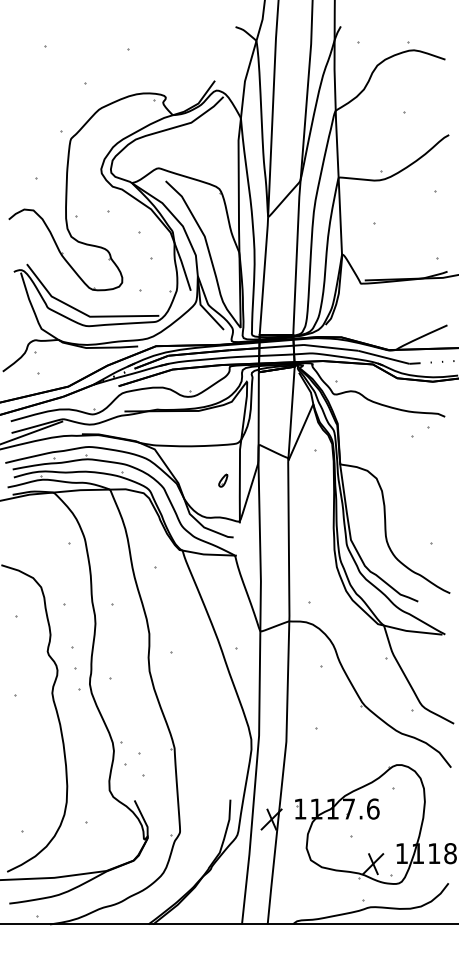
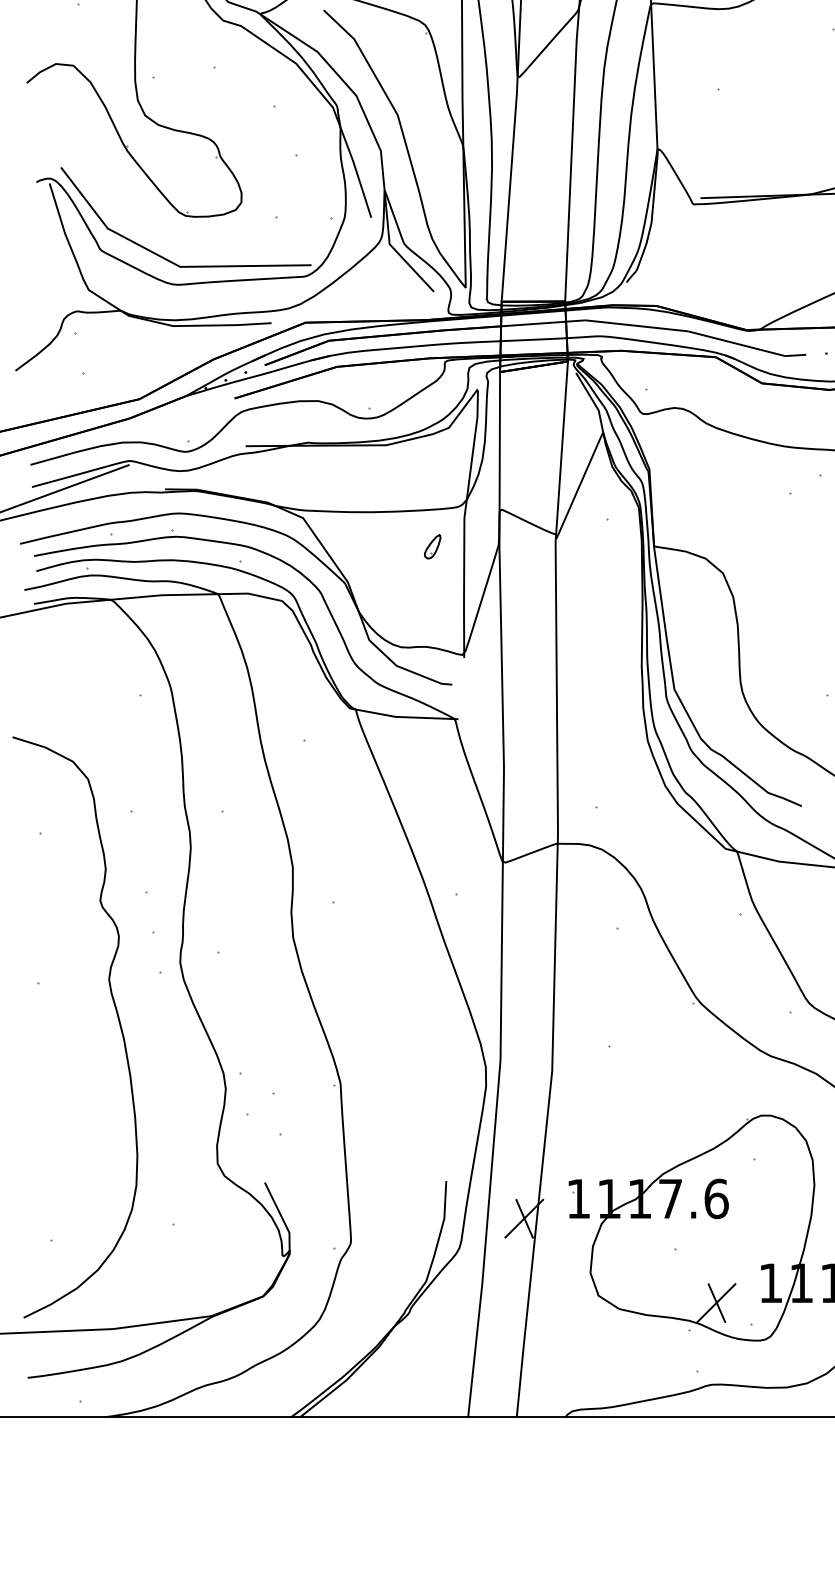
part: (223, 480) -> (433, 546), moved

